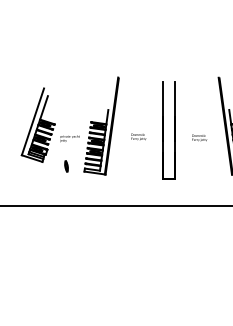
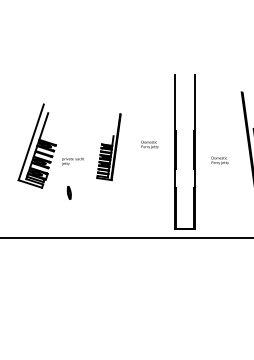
part: (101, 125) -> (108, 146), size x0.6
part: (168, 130) -> (184, 152), size x1.4
text: (138, 136) -> (149, 144), moved

